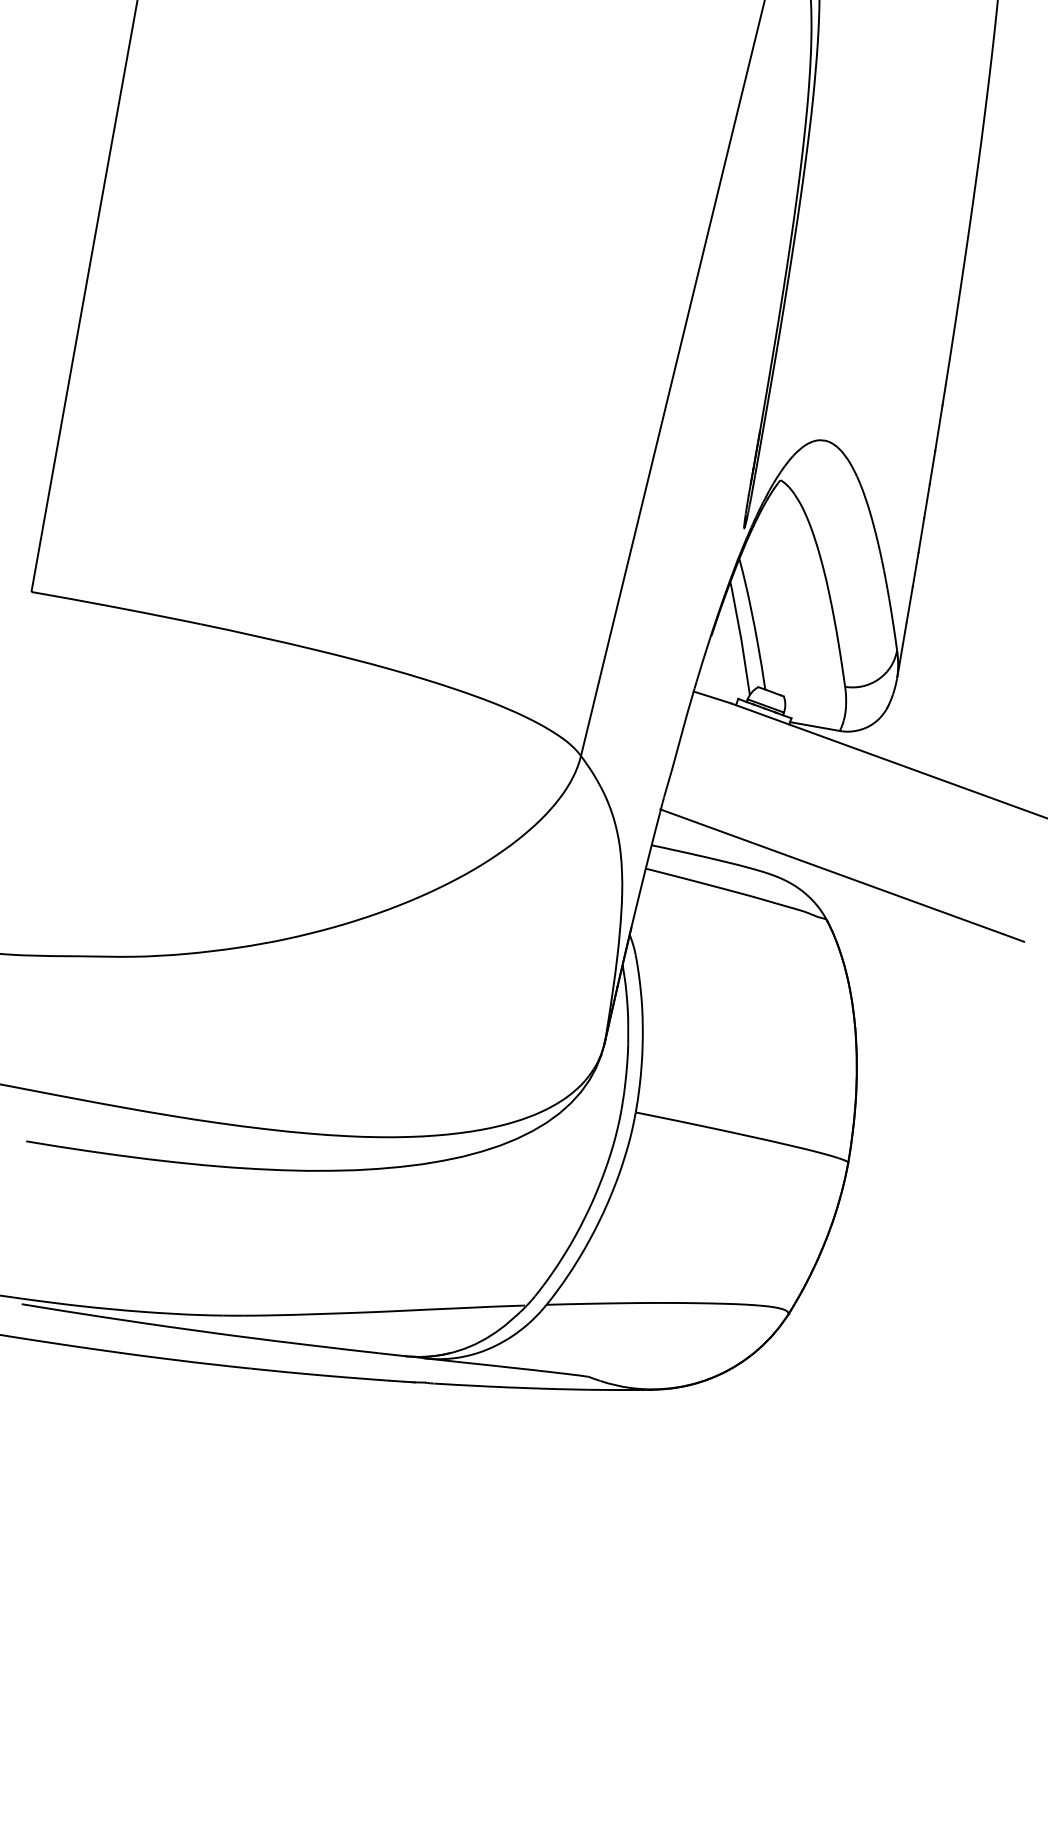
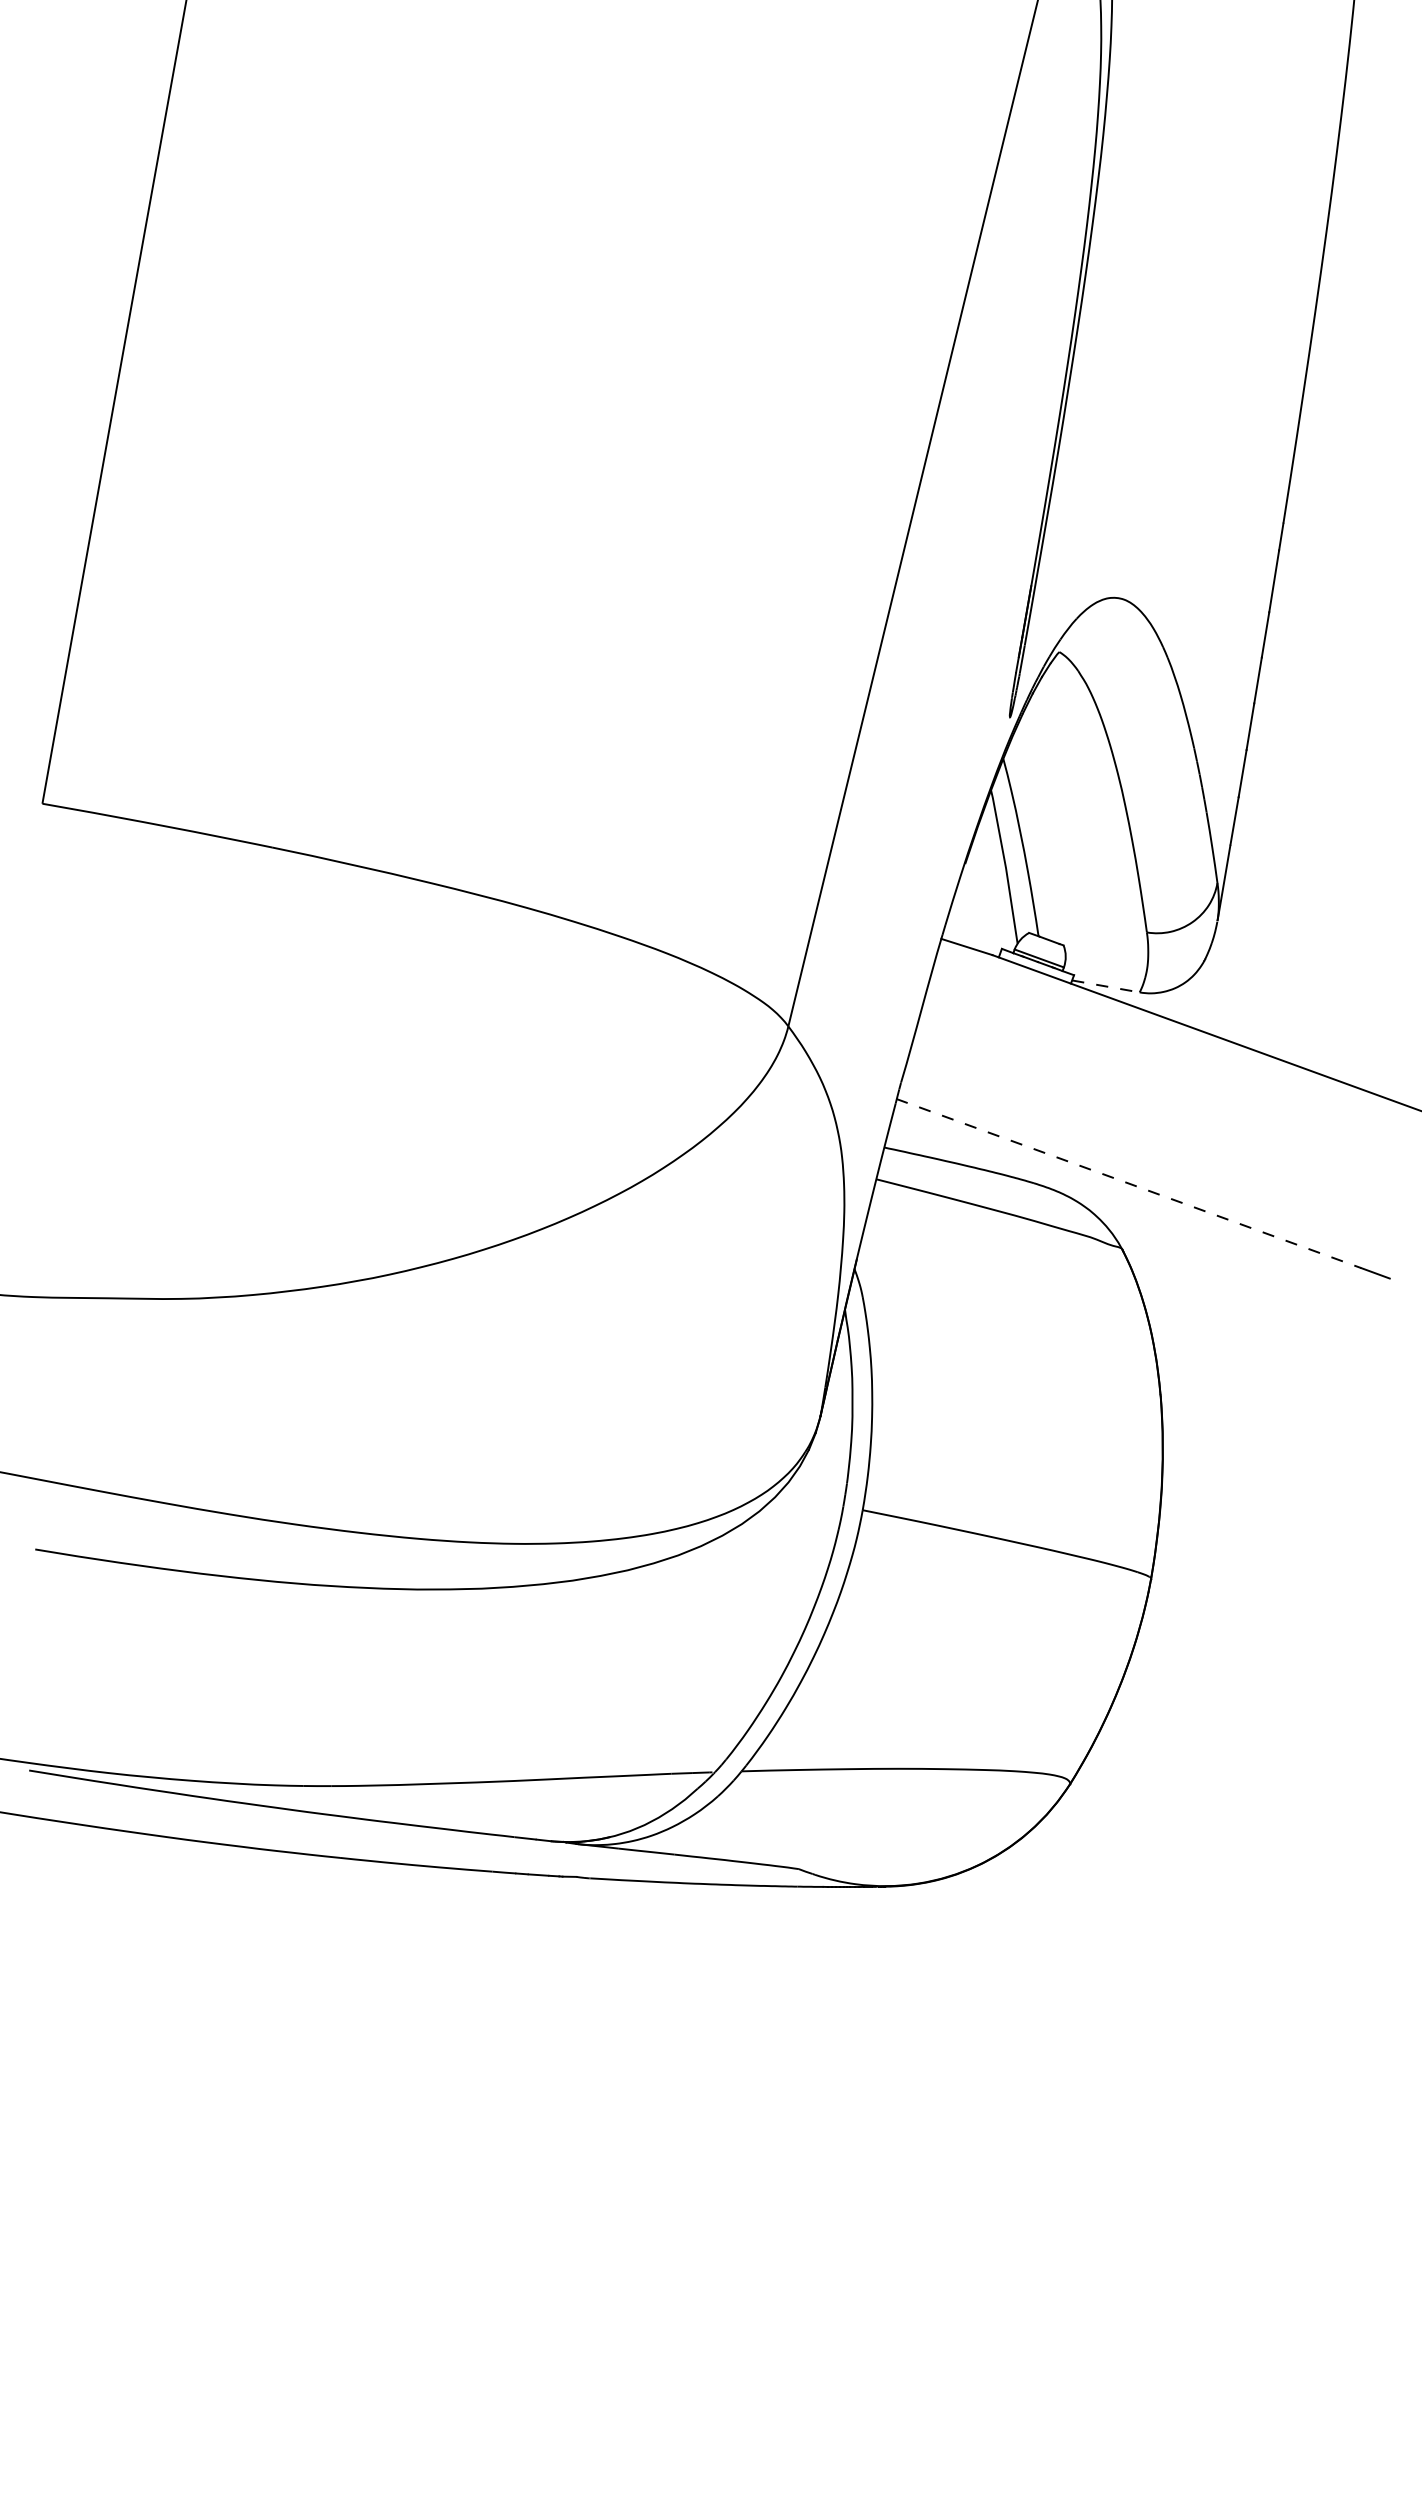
line: (815, 726) -> (1106, 986), solid -> dashed
line: (832, 871) -> (1129, 1183), solid -> dashed

